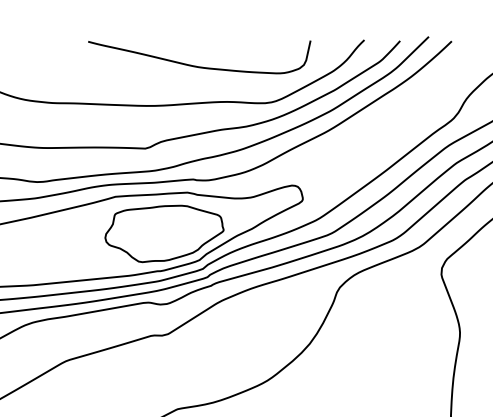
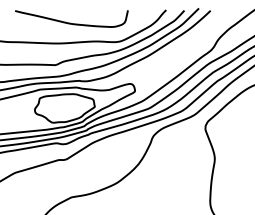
curve: (197, 64) -> (70, 22), moved

